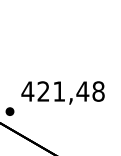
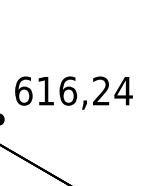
text: (63, 91) -> (74, 91), 421,48 -> 616,24

